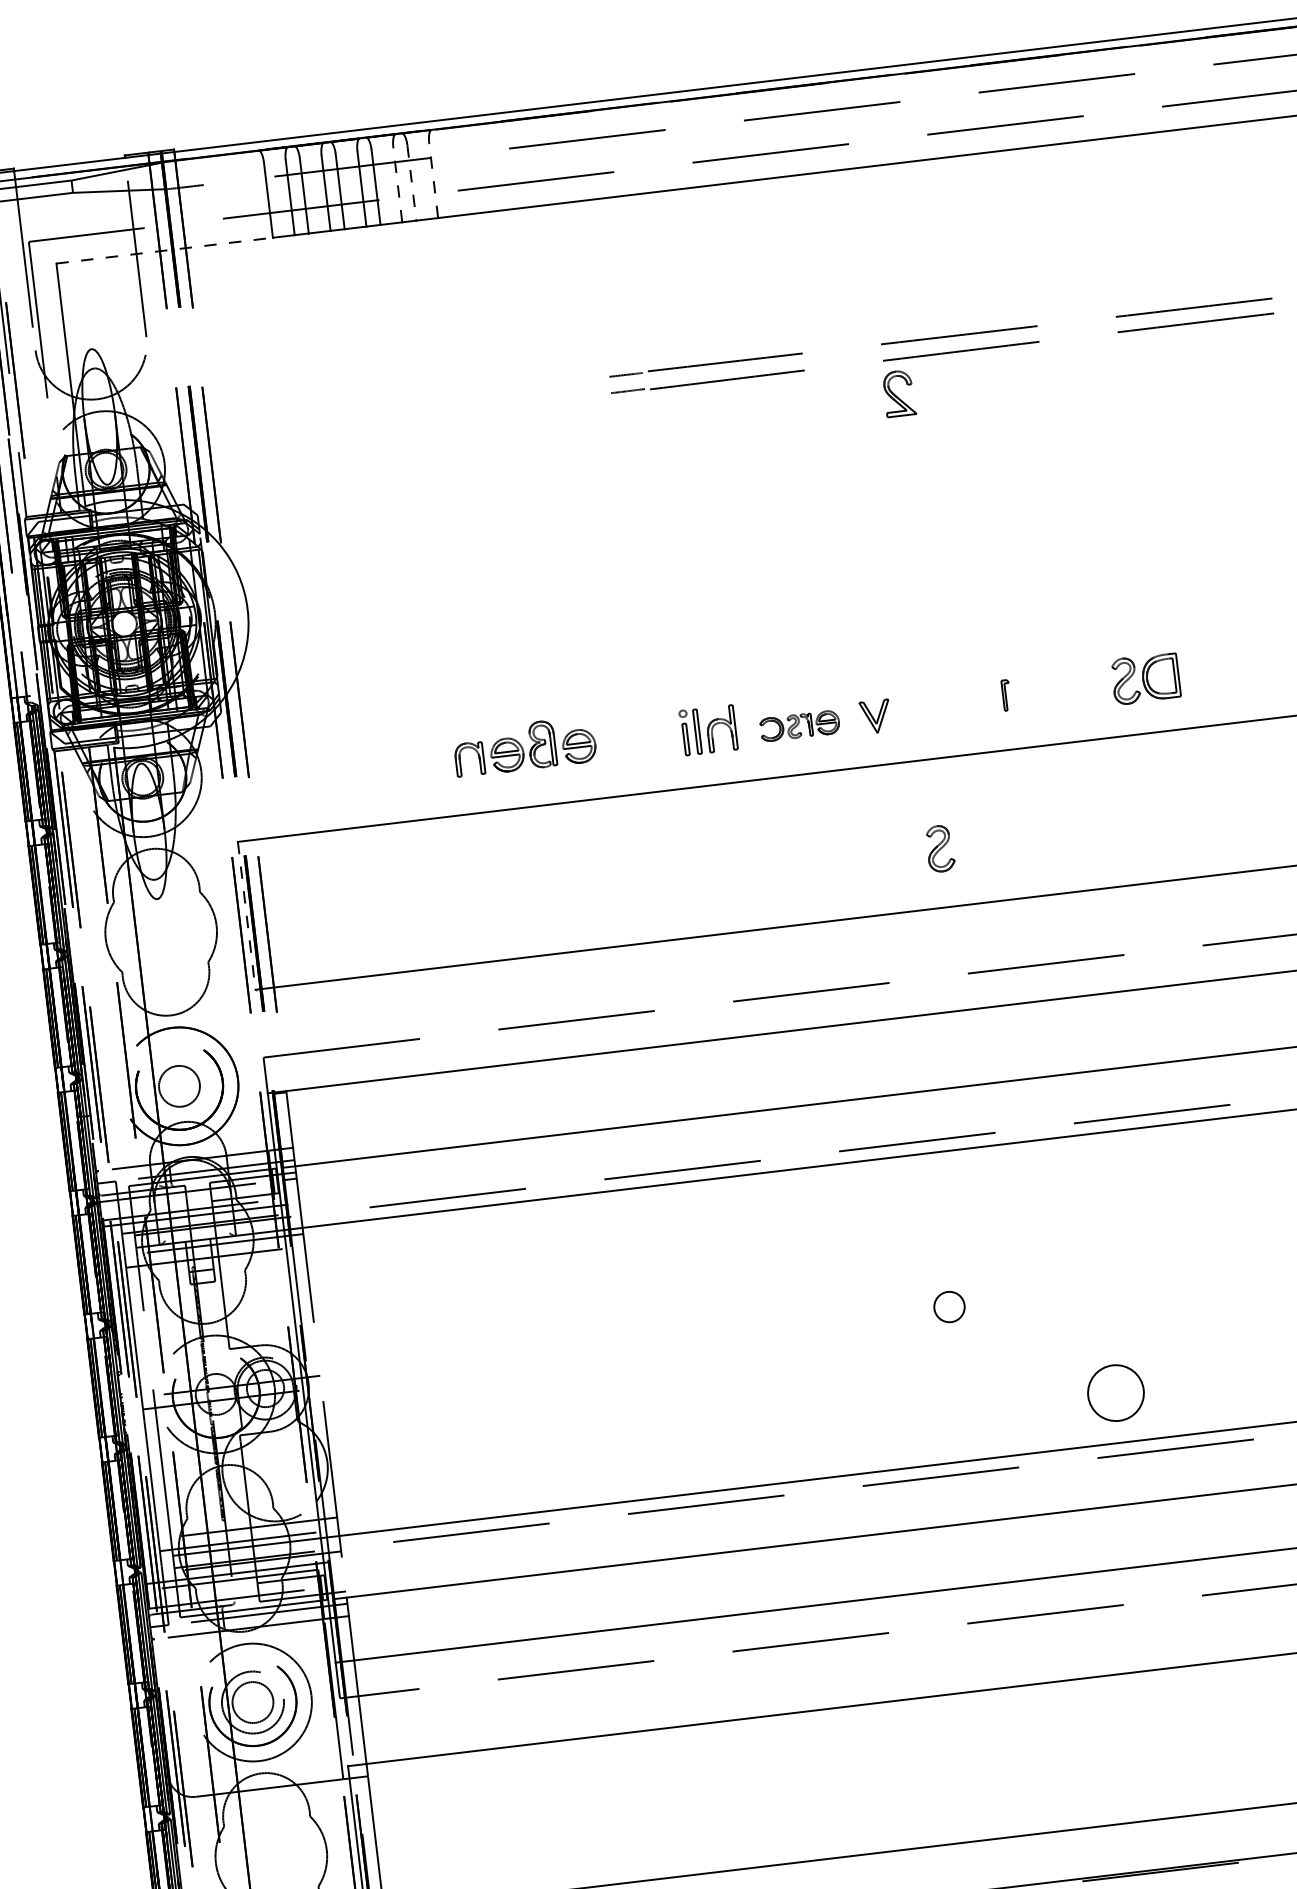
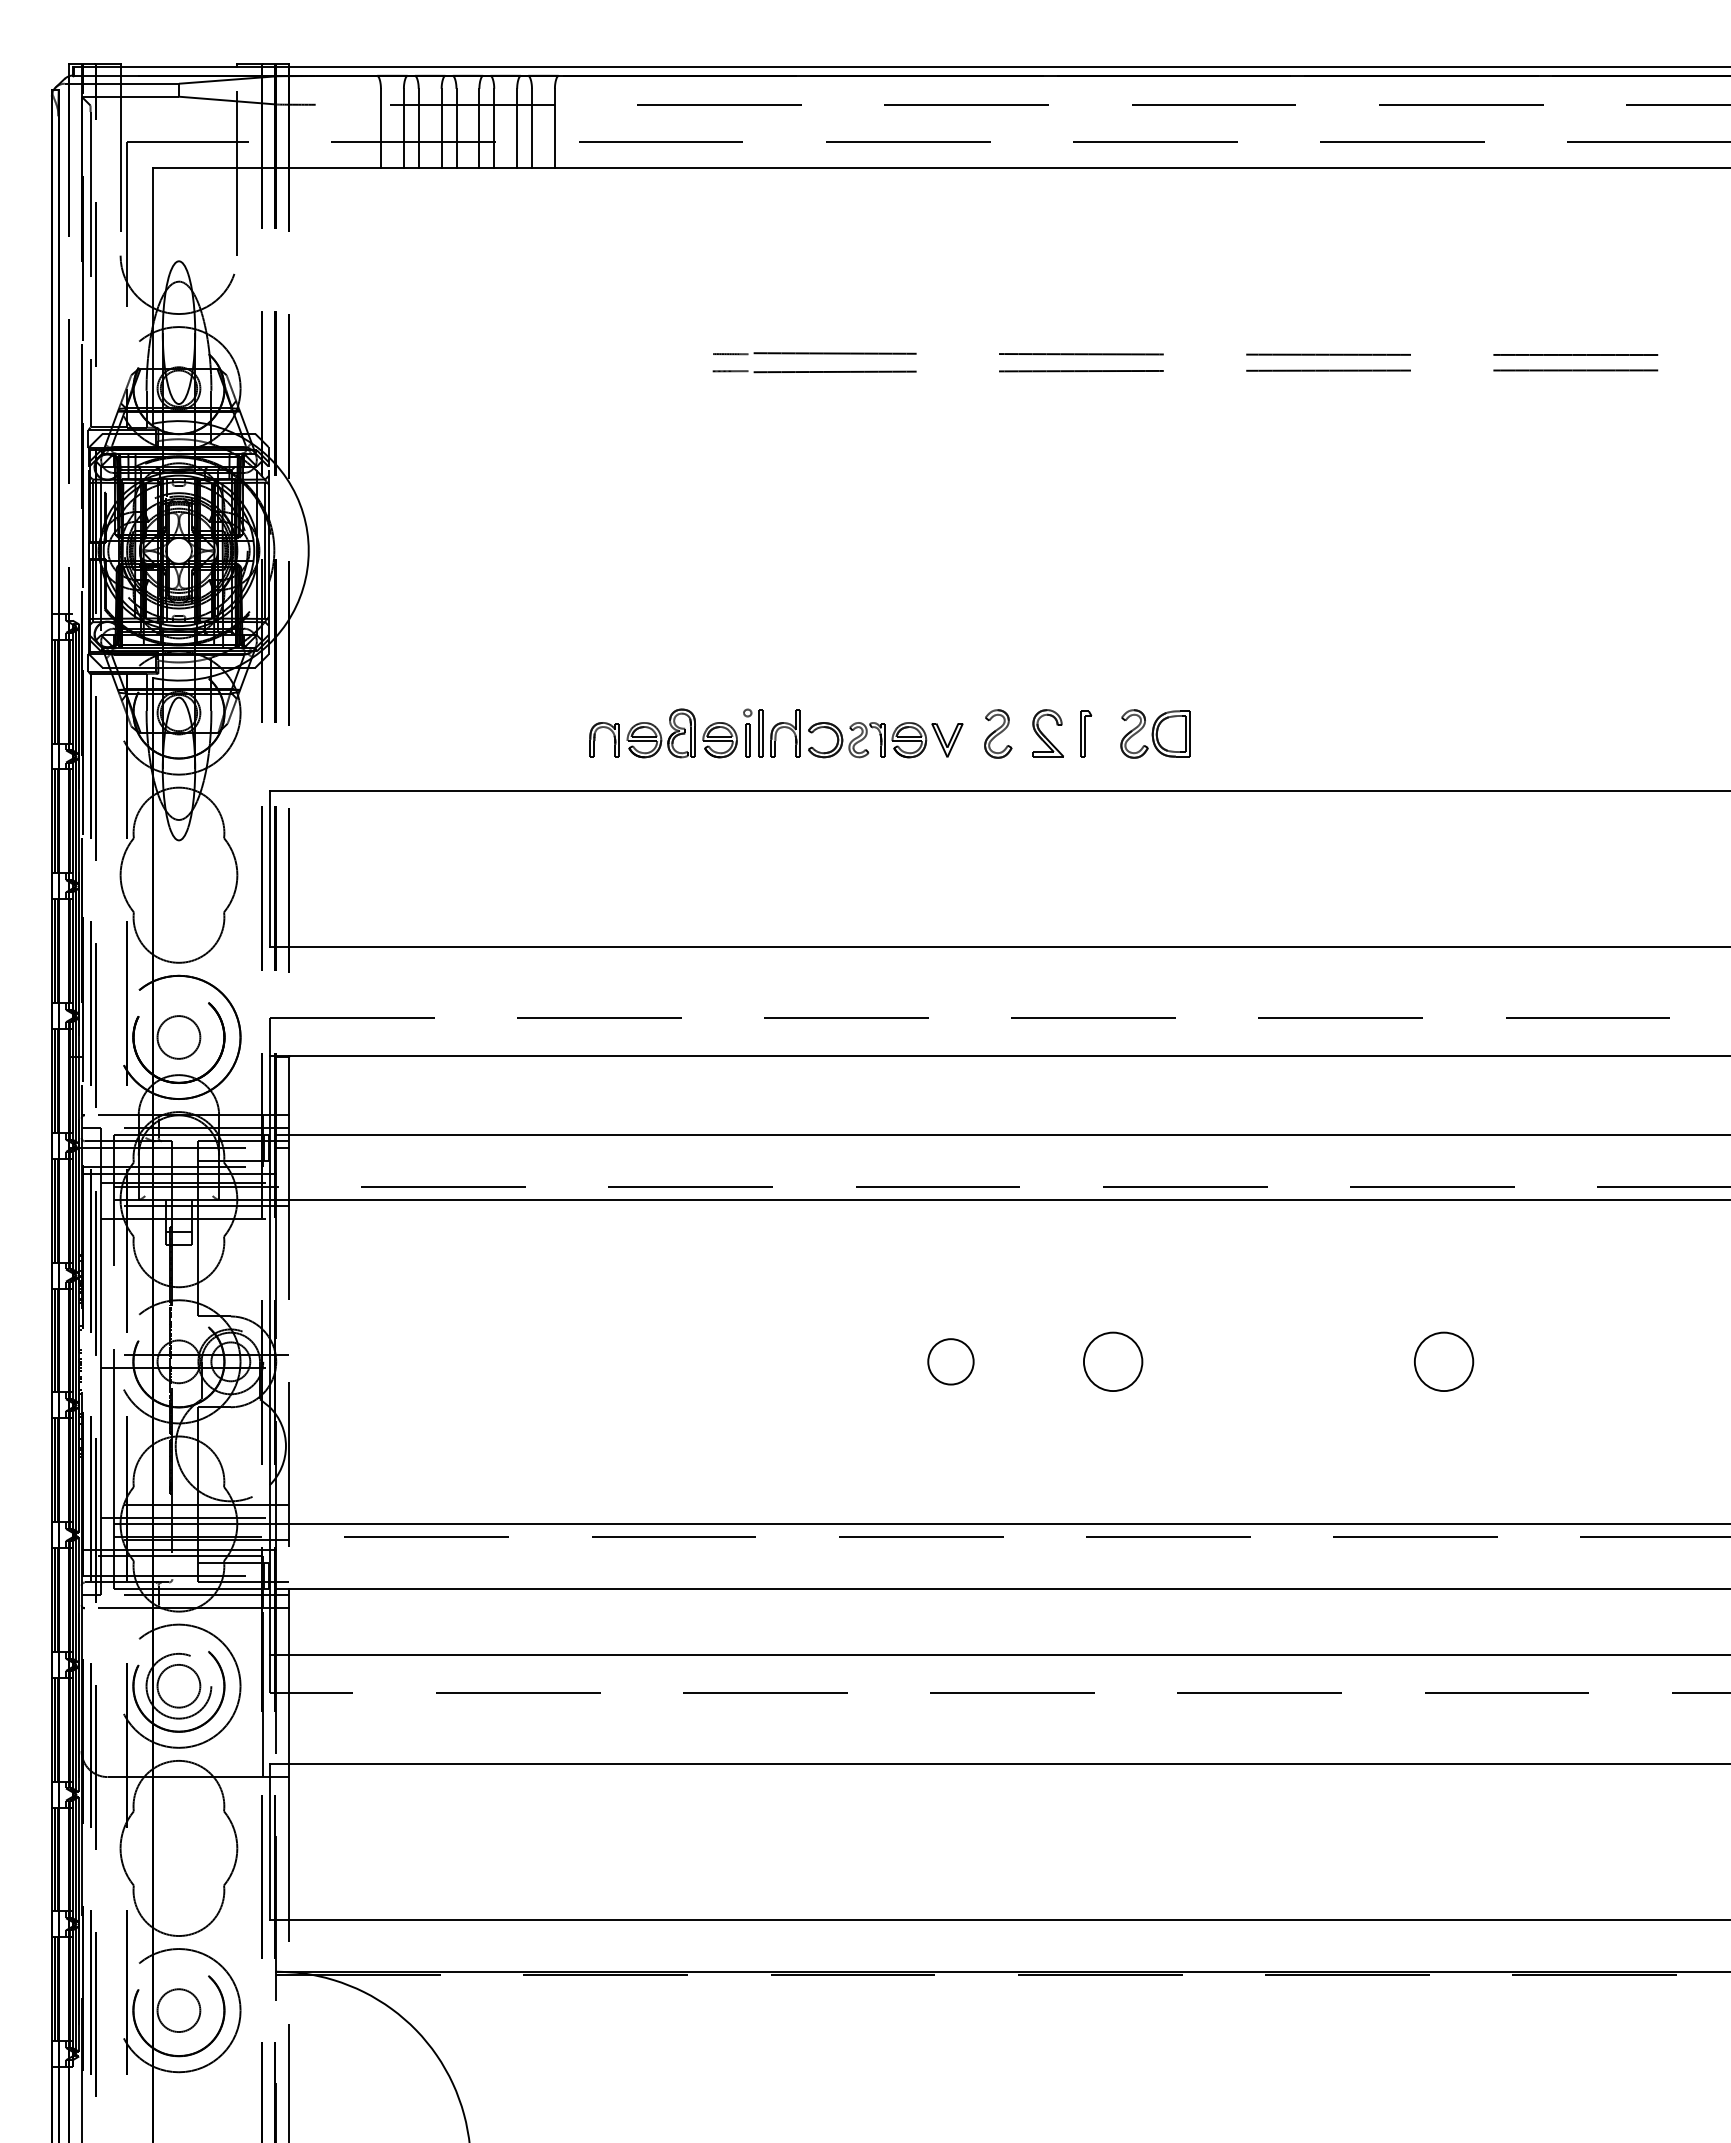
line: (433, 180) -> (554, 128), dashed -> solid
line: (412, 183) -> (532, 128), dashed -> solid
line: (398, 184) -> (517, 128), dashed -> solid
line: (165, 251) -> (267, 168), dashed -> solid
part: (898, 393) -> (1047, 733), moved
part: (1145, 678) -> (1155, 733), moved
part: (1007, 694) -> (1086, 733), size x1.43
part: (799, 726) -> (867, 740), size x1.43
part: (524, 746) -> (663, 733), moved
part: (940, 848) -> (998, 733), moved
line: (246, 915) -> (269, 868), dashed -> solid
circle: (949, 1306) -> (950, 1361), size x1.43
circle: (1116, 1392) -> (1113, 1361), moved

